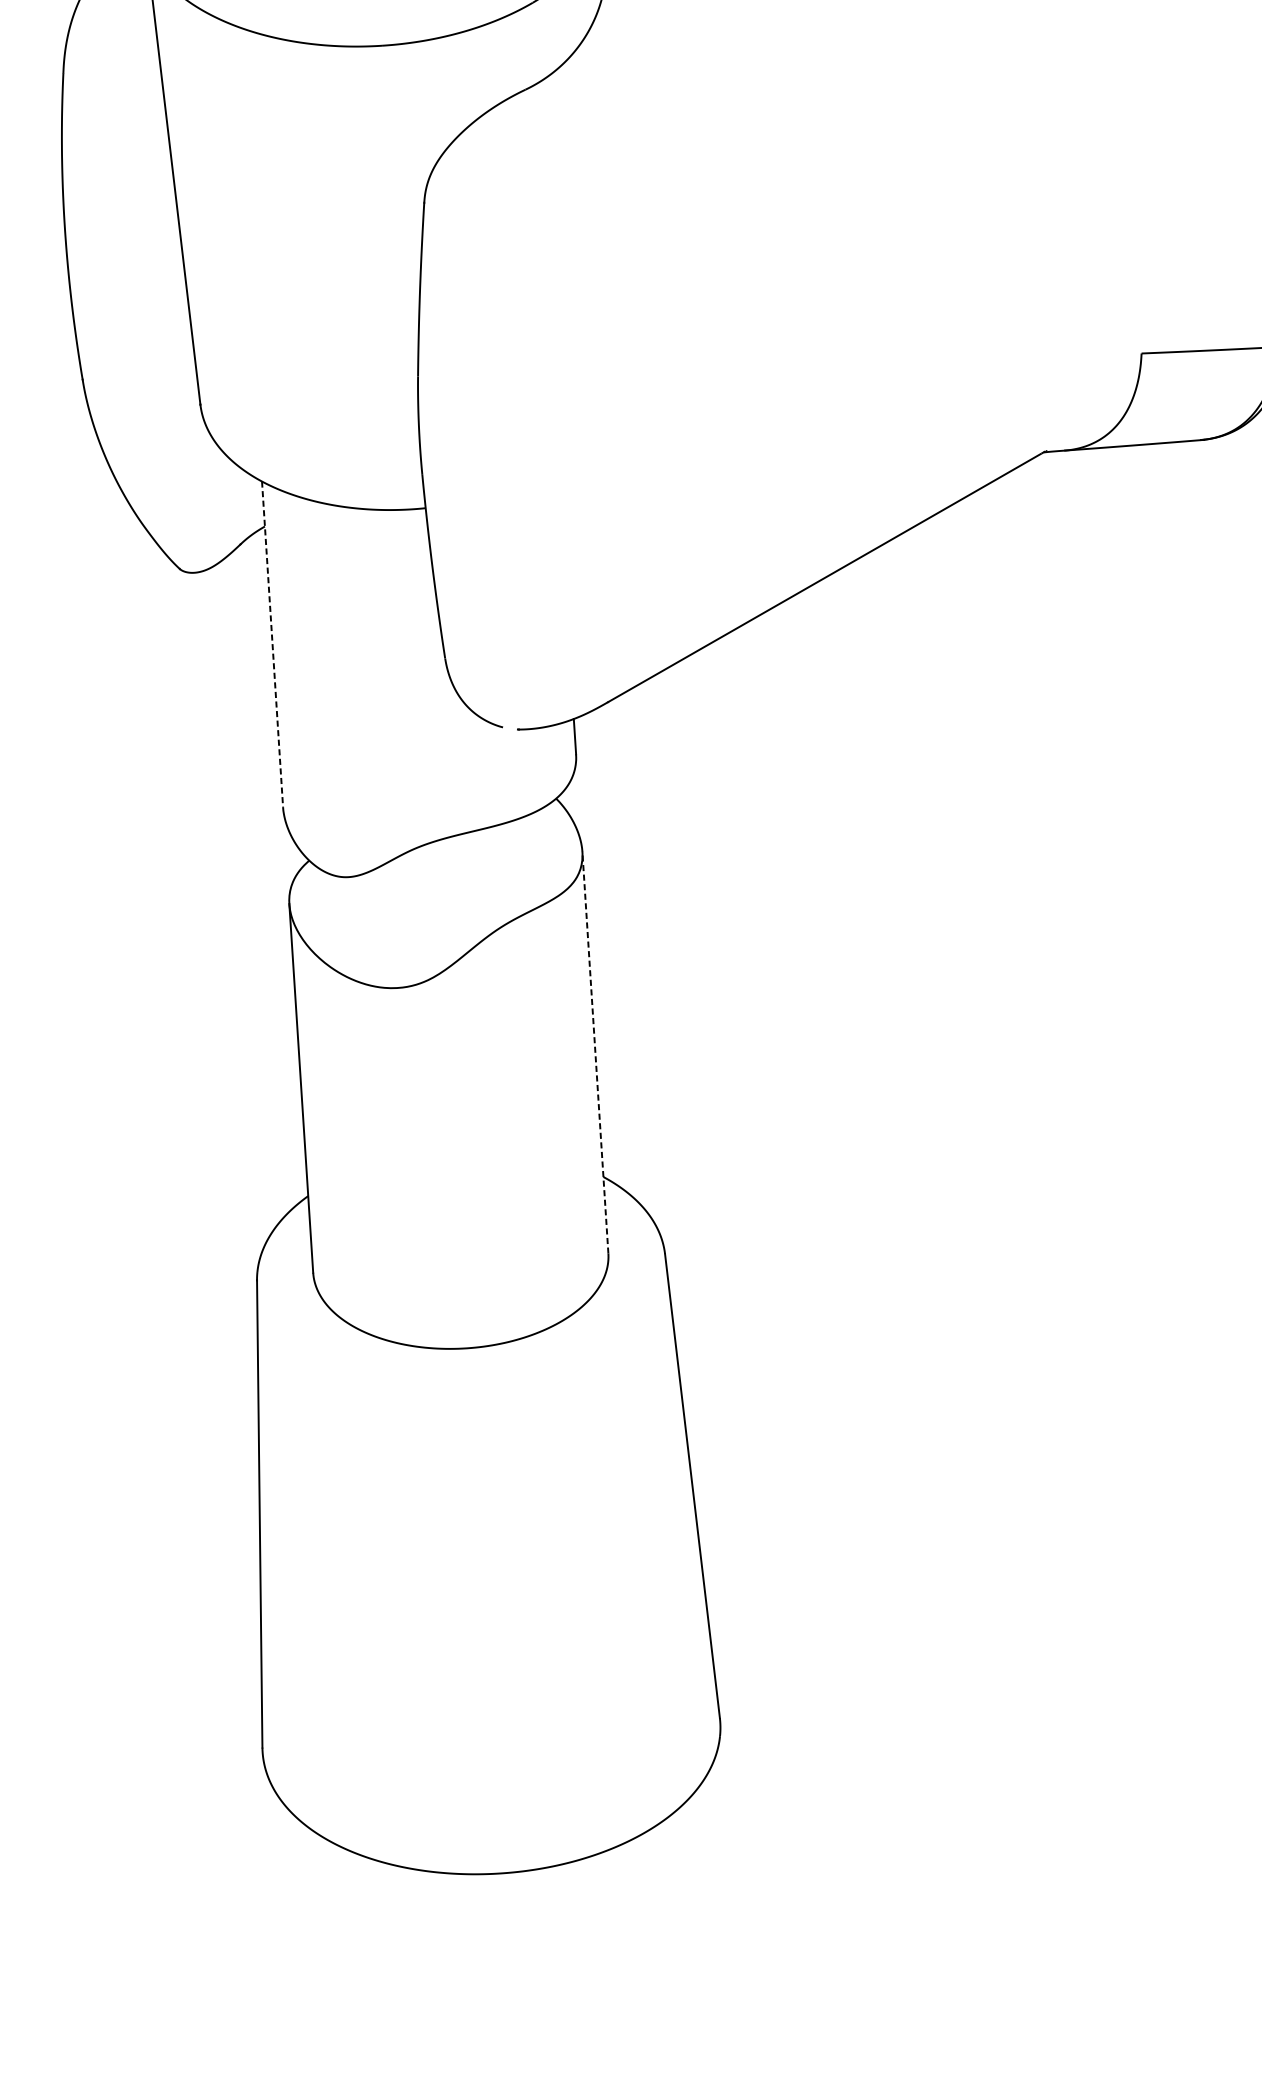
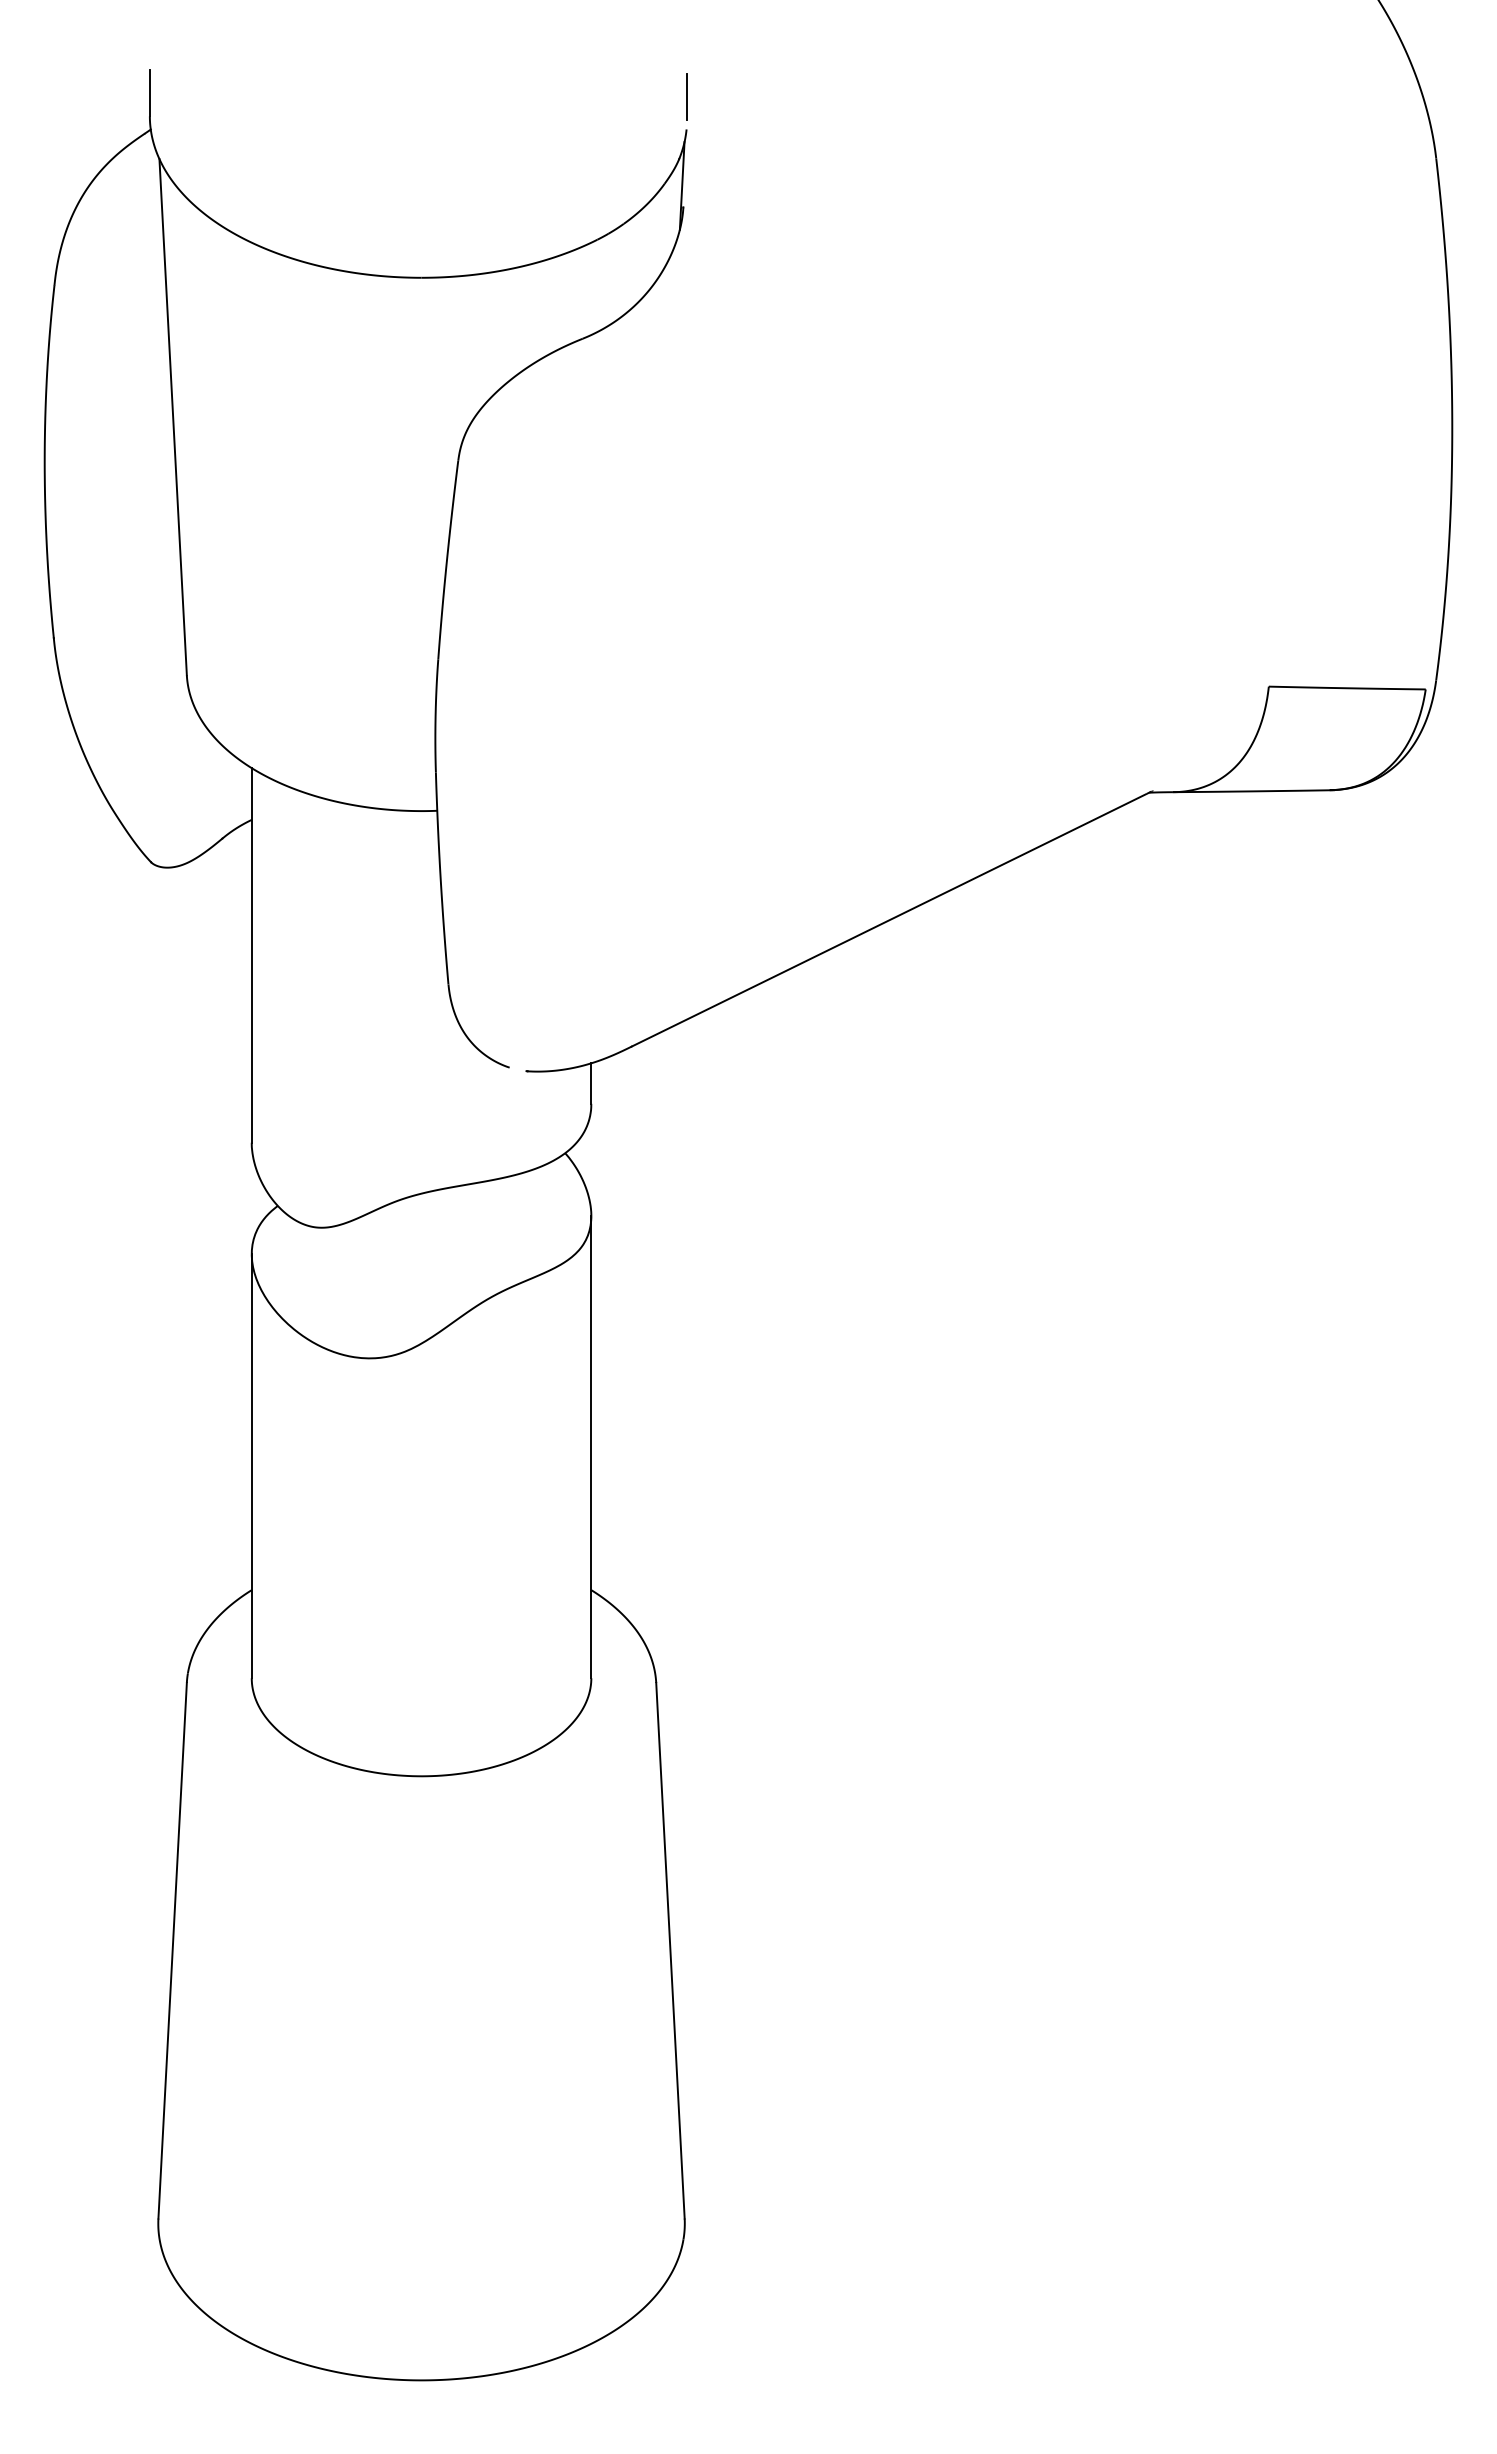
line: (272, 644) -> (251, 955), dashed -> solid
line: (595, 1052) -> (591, 1446), dashed -> solid

